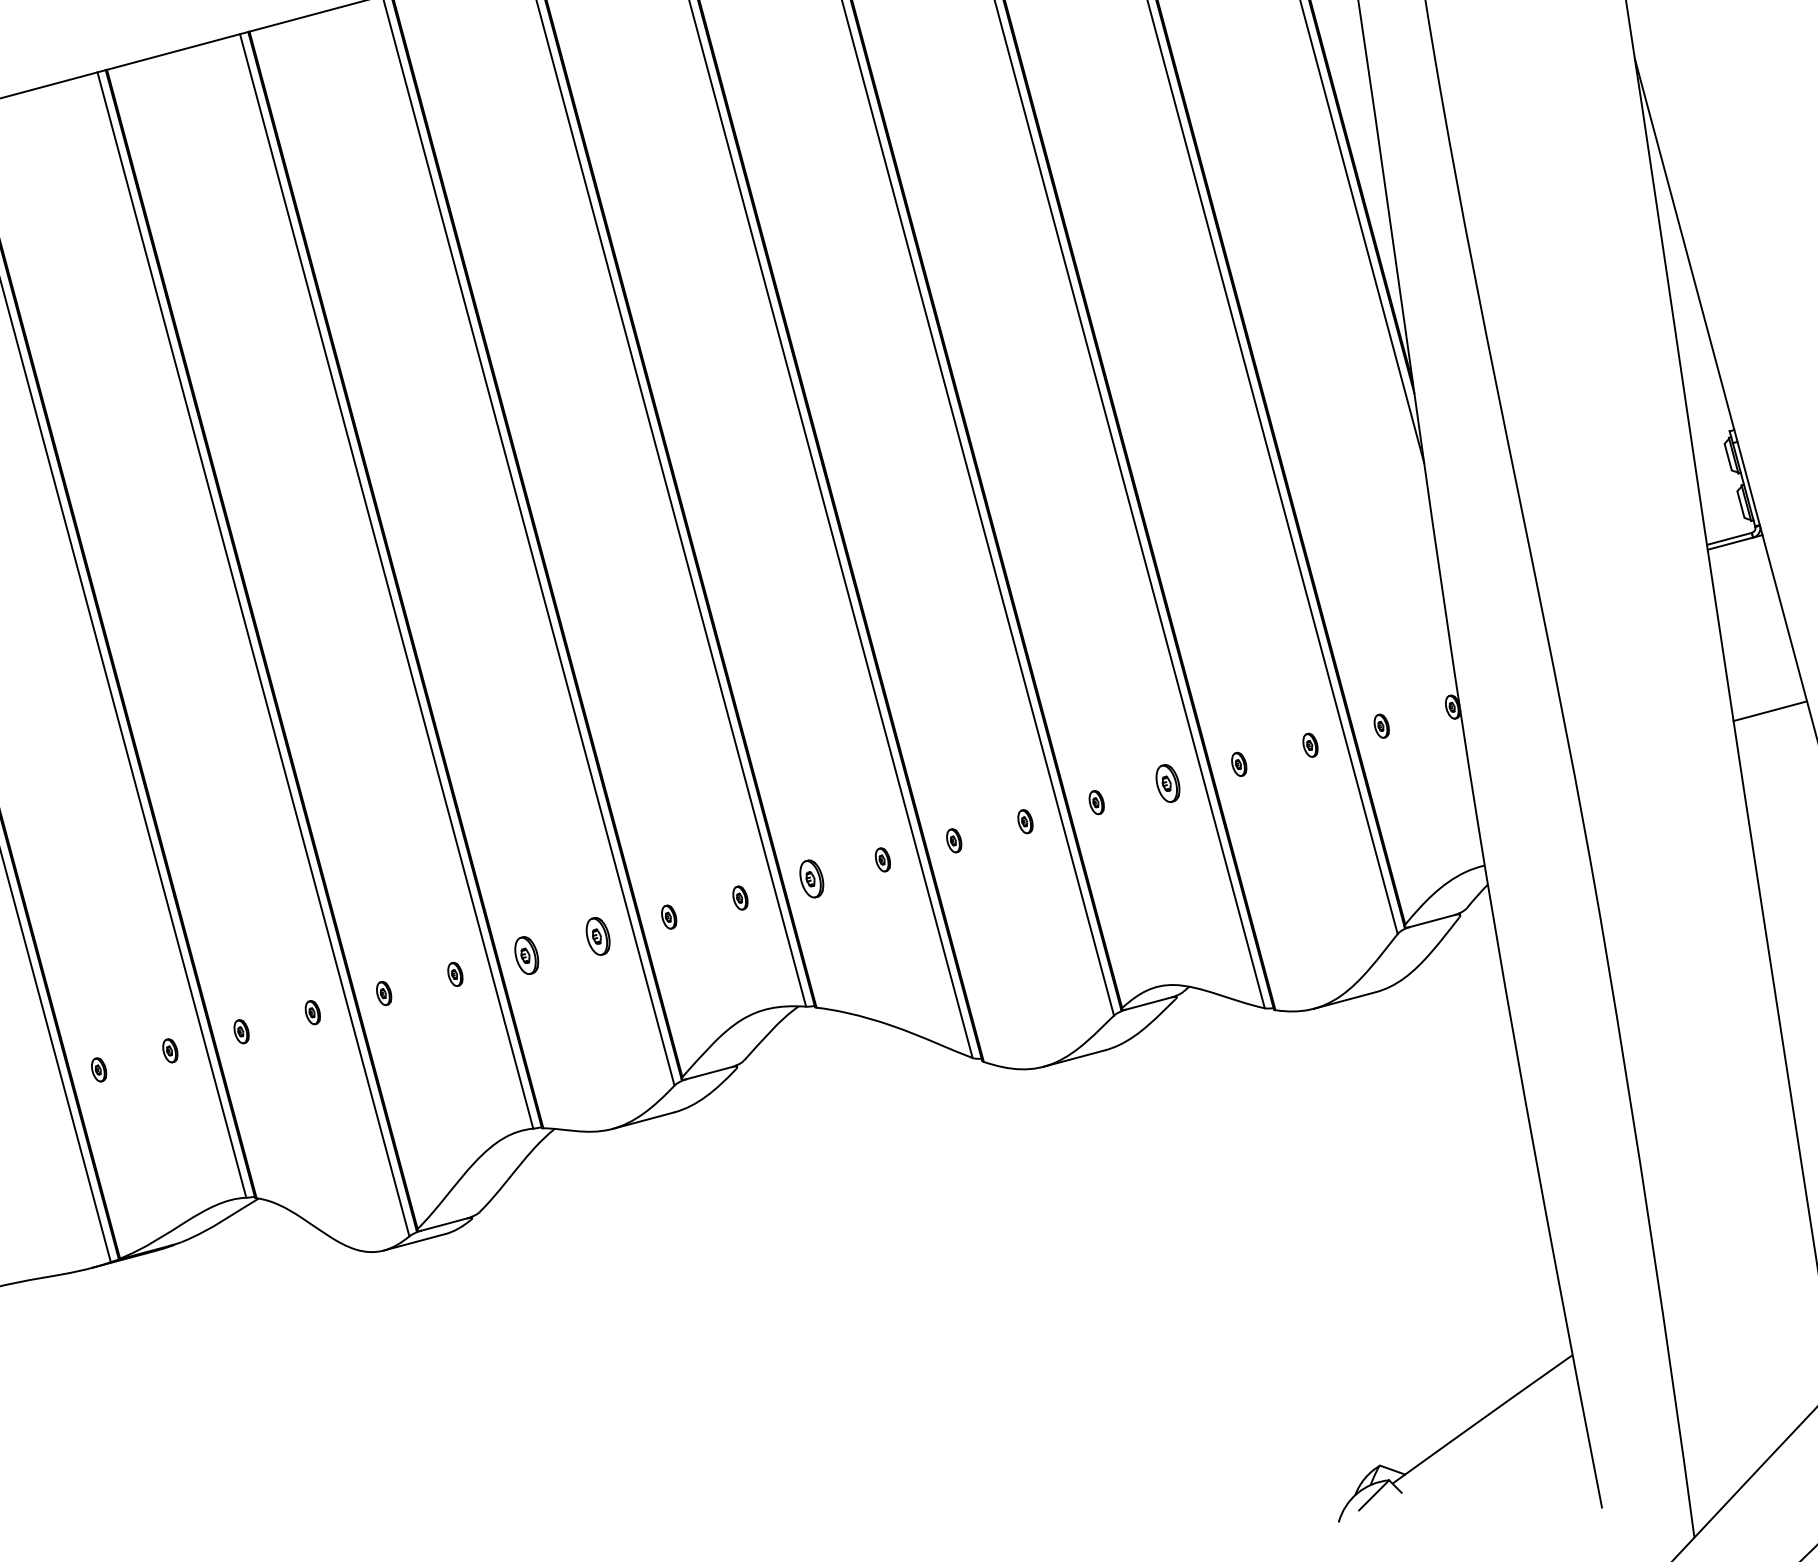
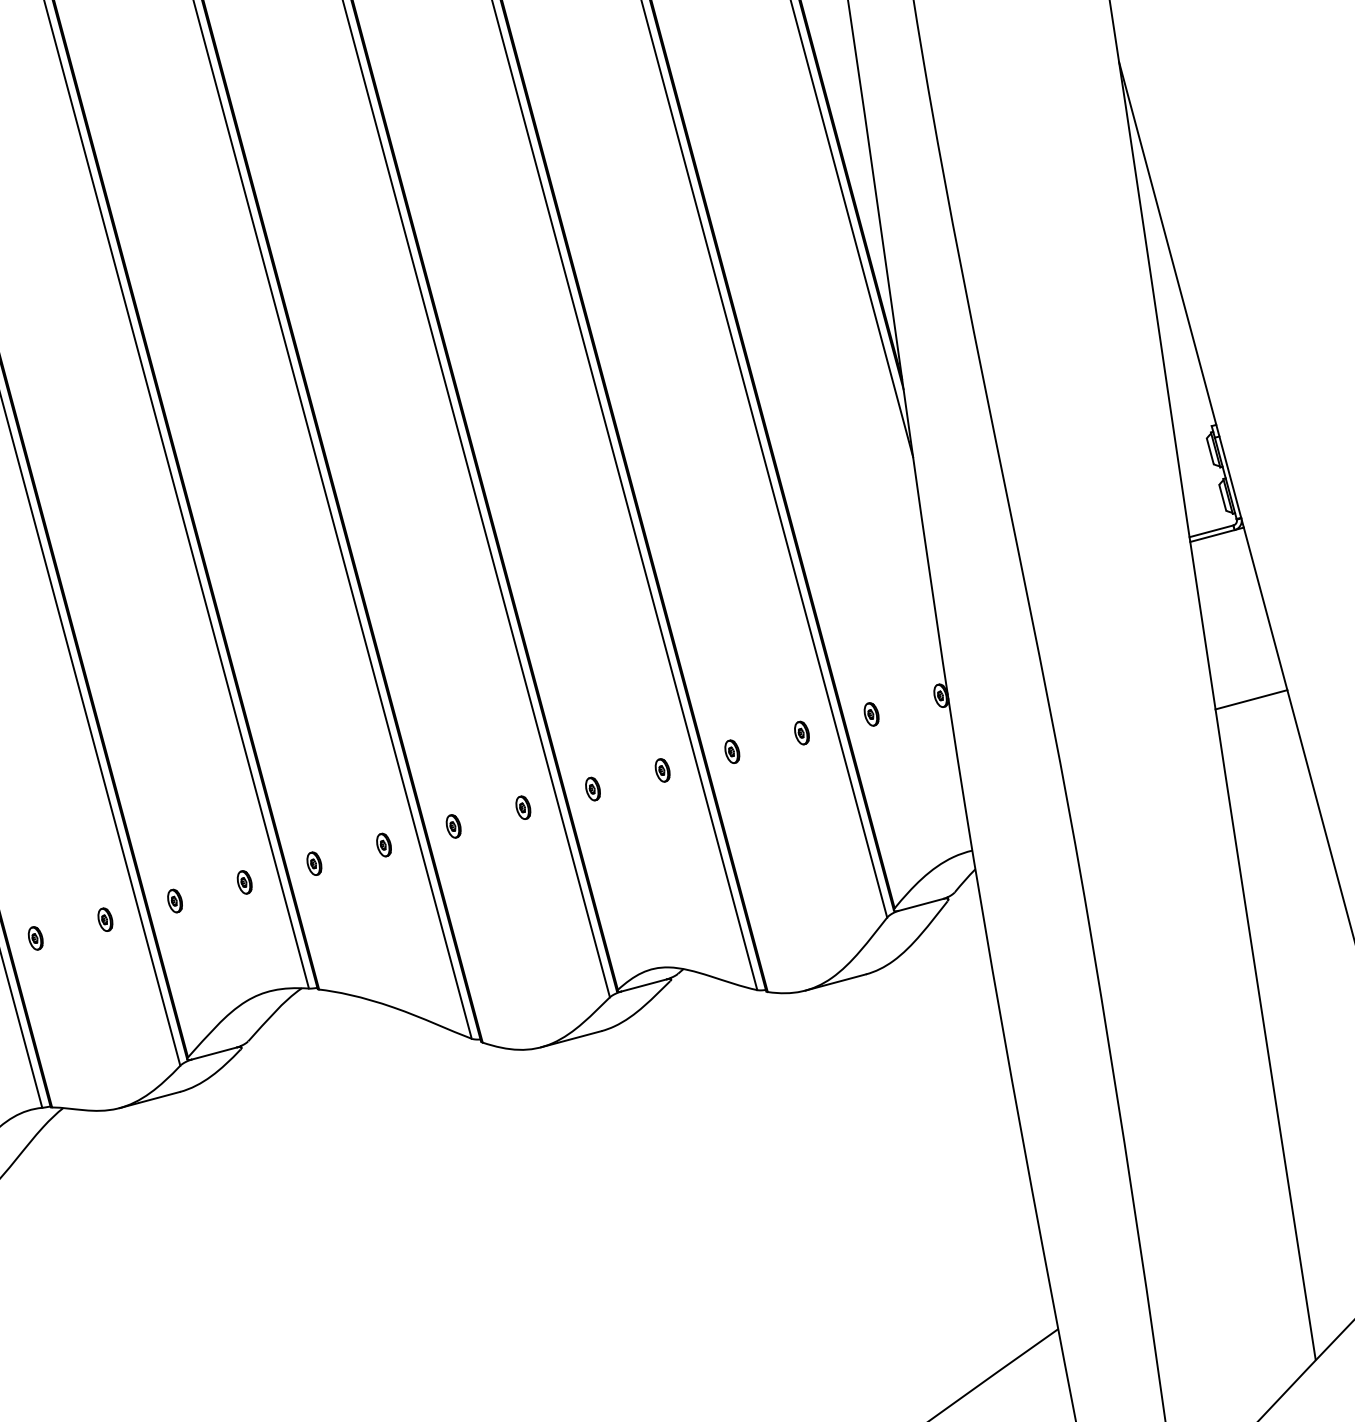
part: (1167, 783) -> (662, 770), size x0.62
part: (811, 878) -> (314, 863), size x0.62
part: (597, 935) -> (105, 919), size x0.62
part: (526, 954) -> (35, 937), size x0.62

